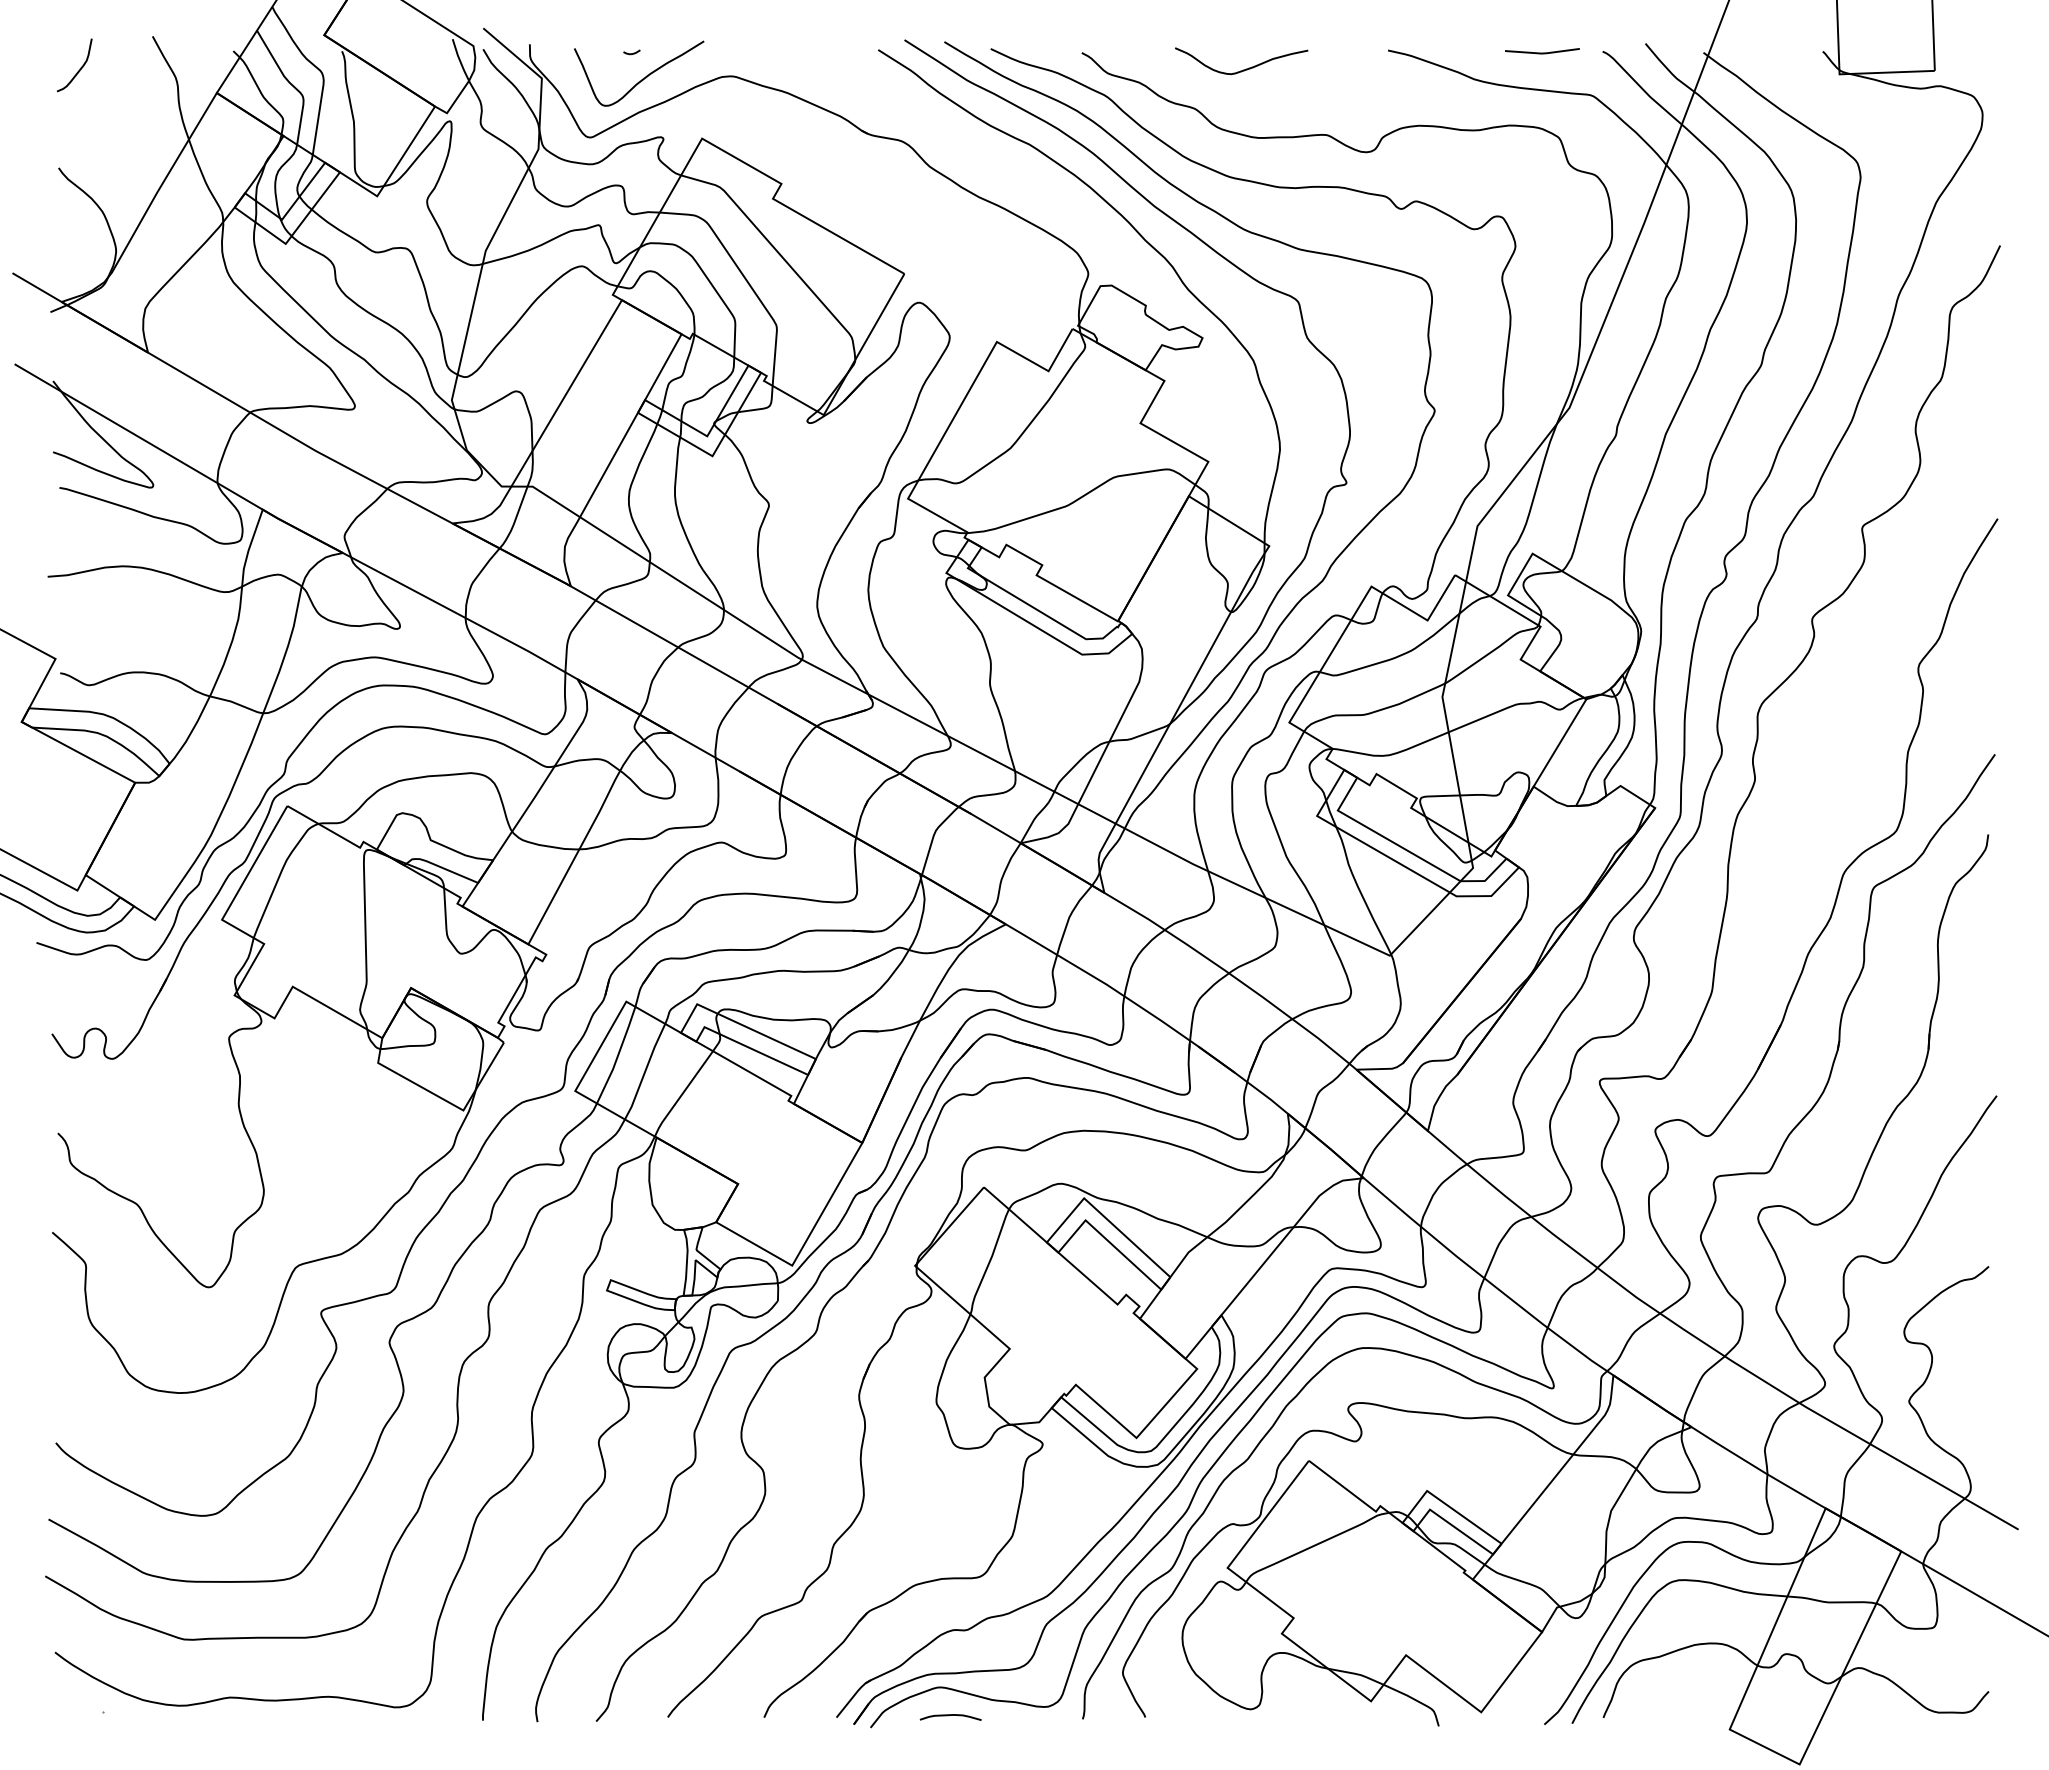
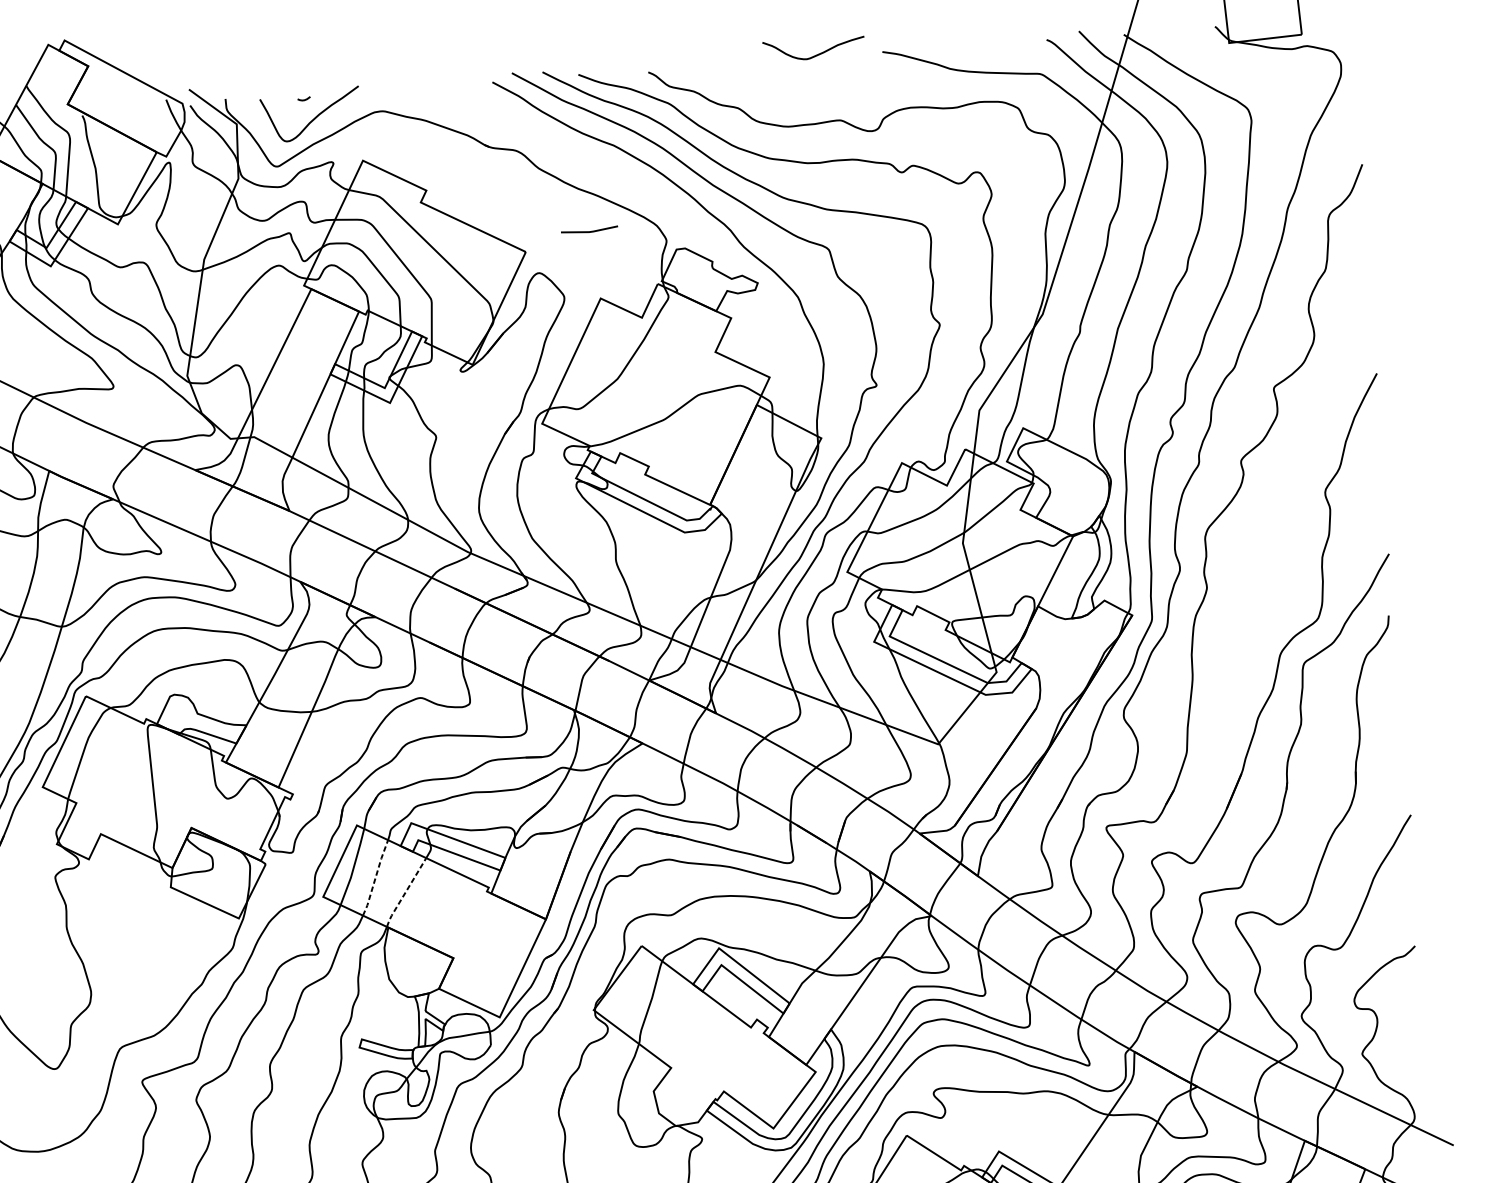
line: (1542, 52) -> (589, 231), moved
curve: (1243, 69) -> (815, 54), moved
line: (645, 1071) -> (375, 877), solid -> dashed
line: (682, 1094) -> (405, 893), solid -> dashed

